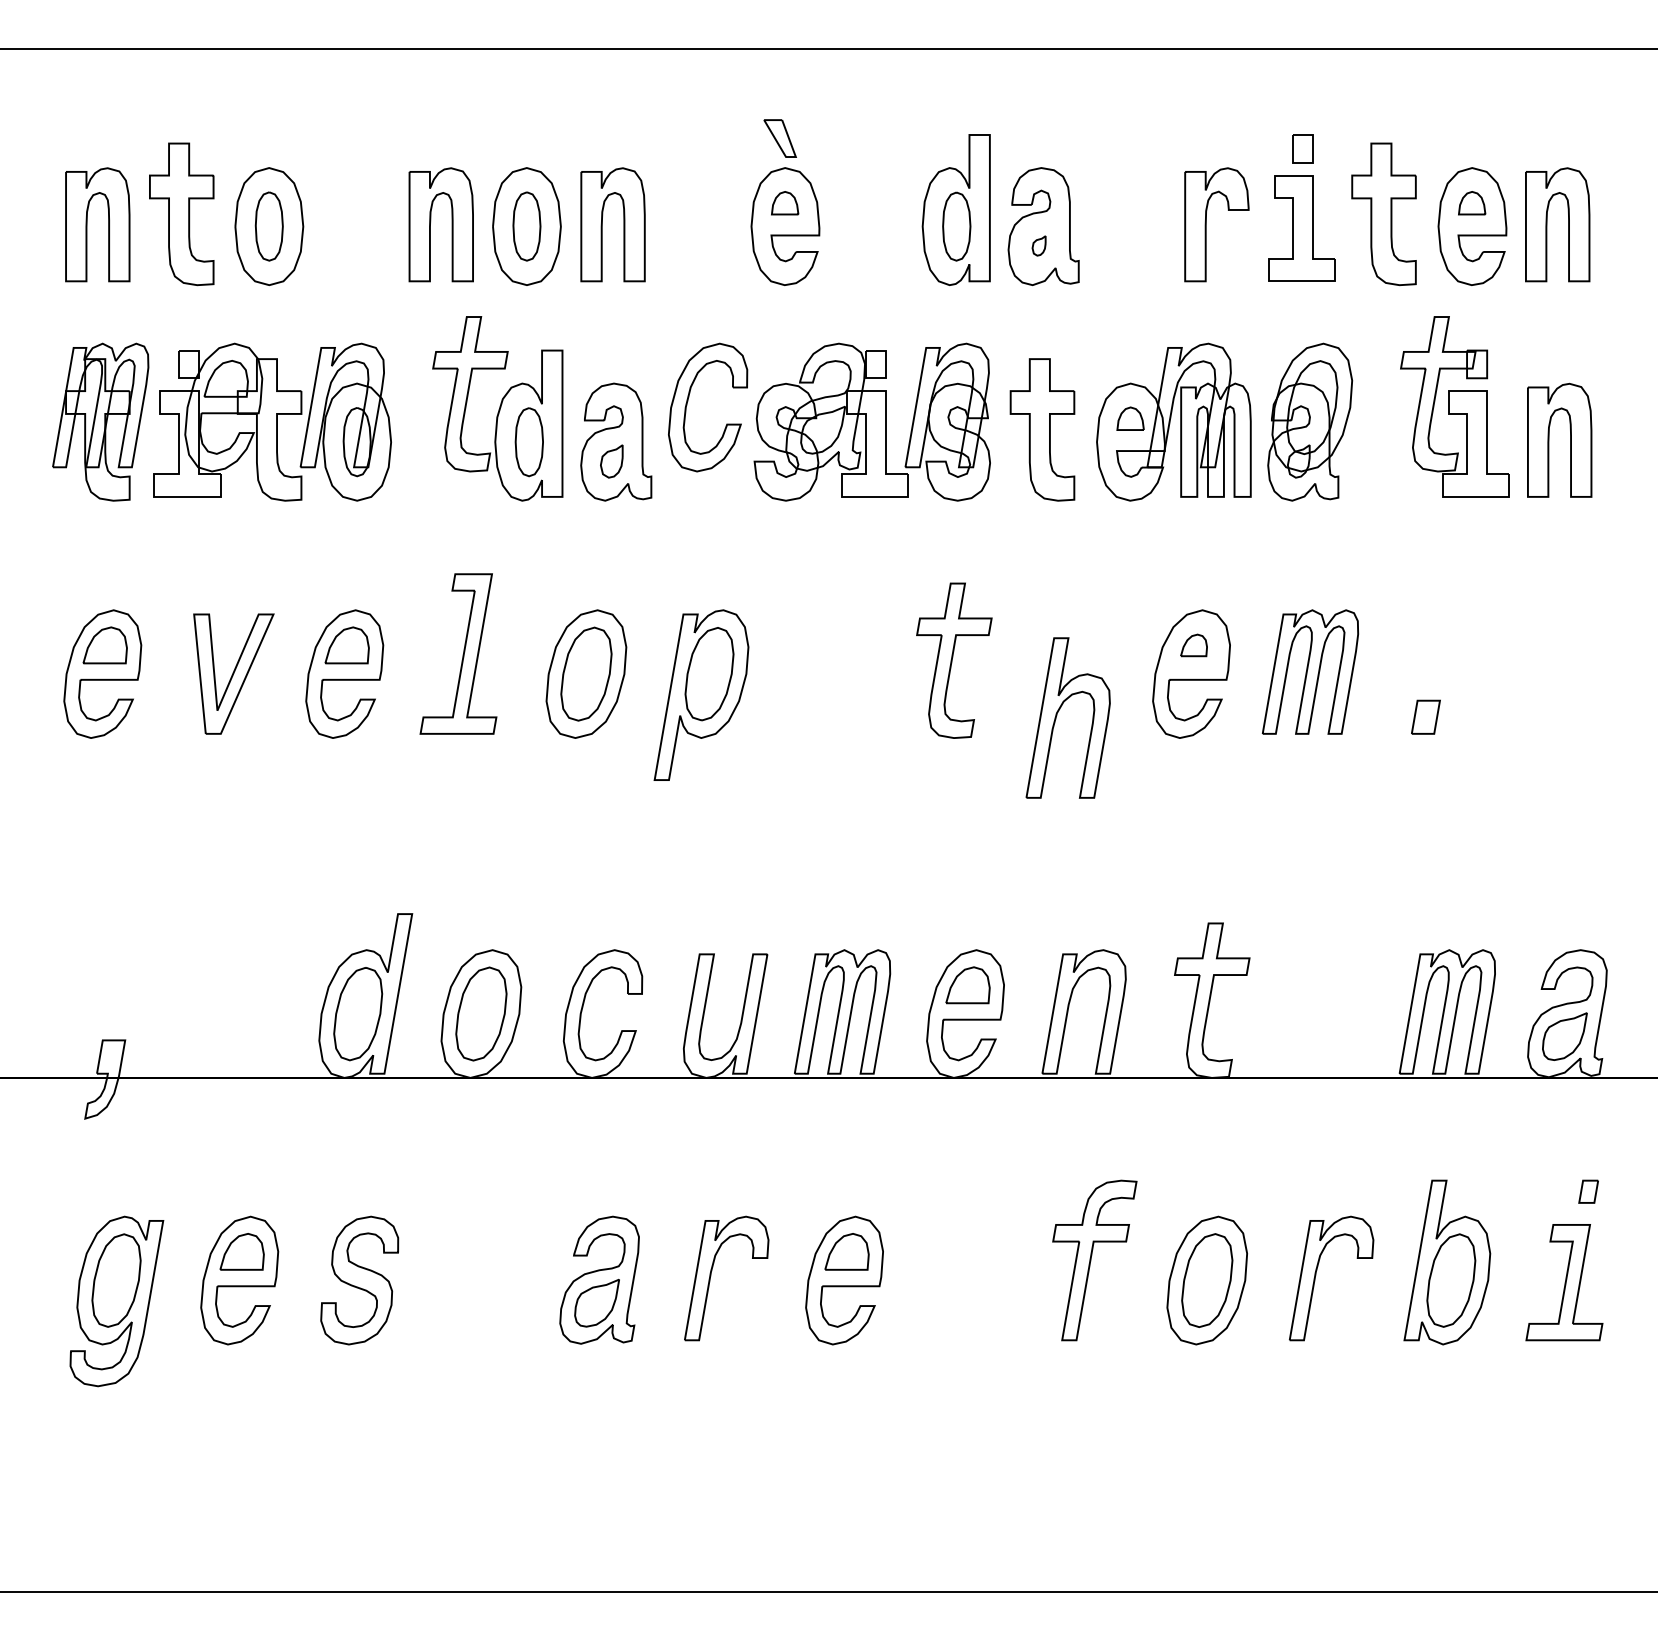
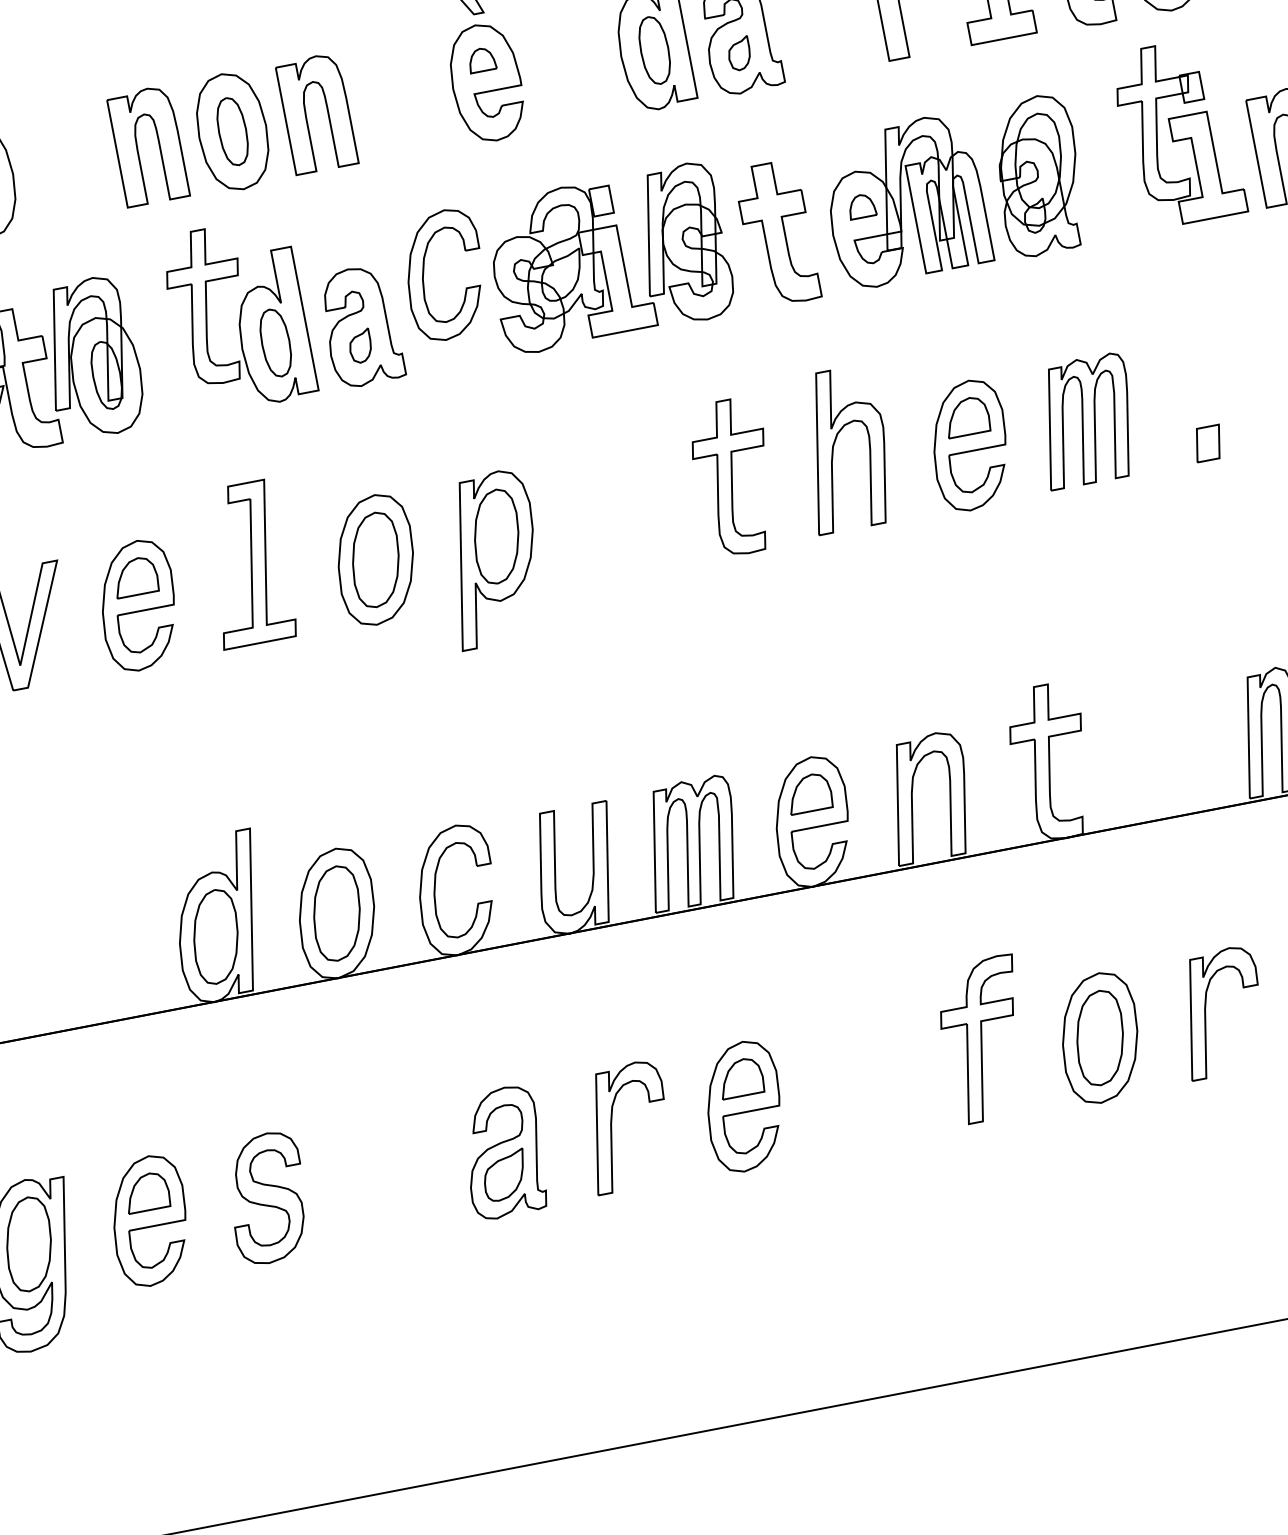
part: (1038, 245) -> (738, 53), size x1.67
part: (1193, 645) -> (966, 417), size x1.67
part: (1057, 715) -> (834, 448), moved

